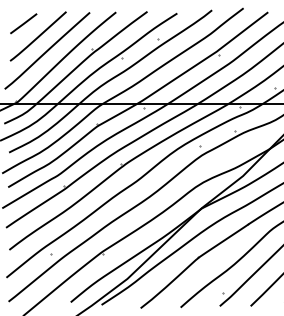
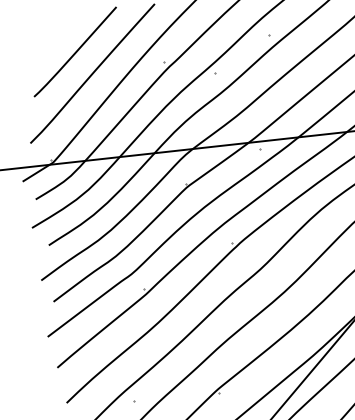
line: (23, 23) -> (49, 33), removed

